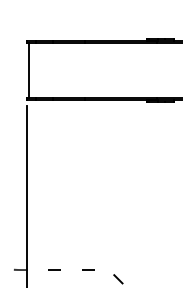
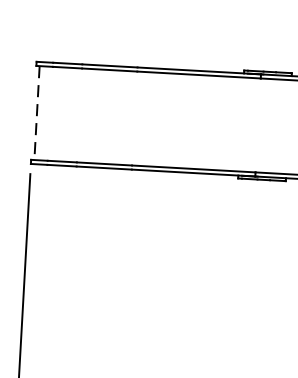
line: (28, 70) -> (36, 113), solid -> dashed

